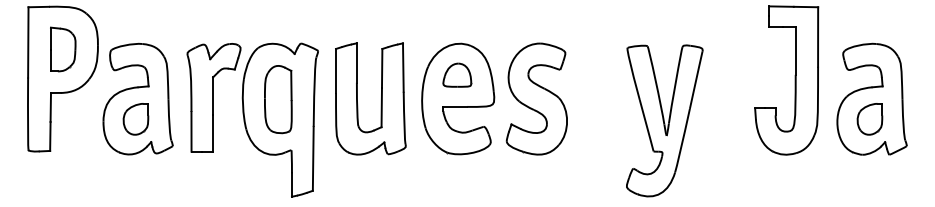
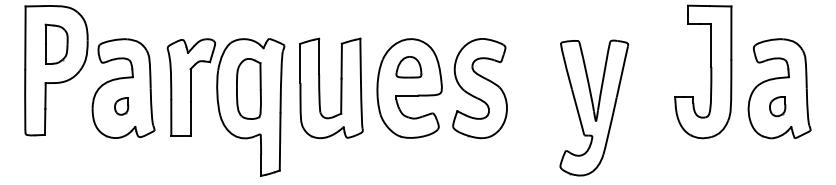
part: (135, 119) -> (121, 106), size x0.6
part: (869, 119) -> (777, 106), size x0.7

